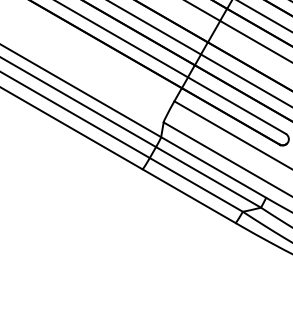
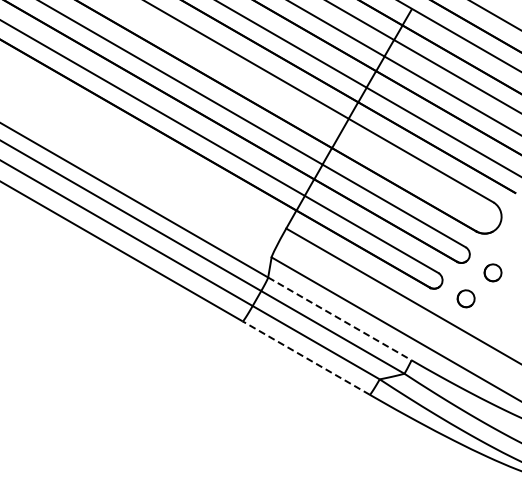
line: (213, 167) -> (339, 318), solid -> dashed
line: (188, 195) -> (305, 357), solid -> dashed

